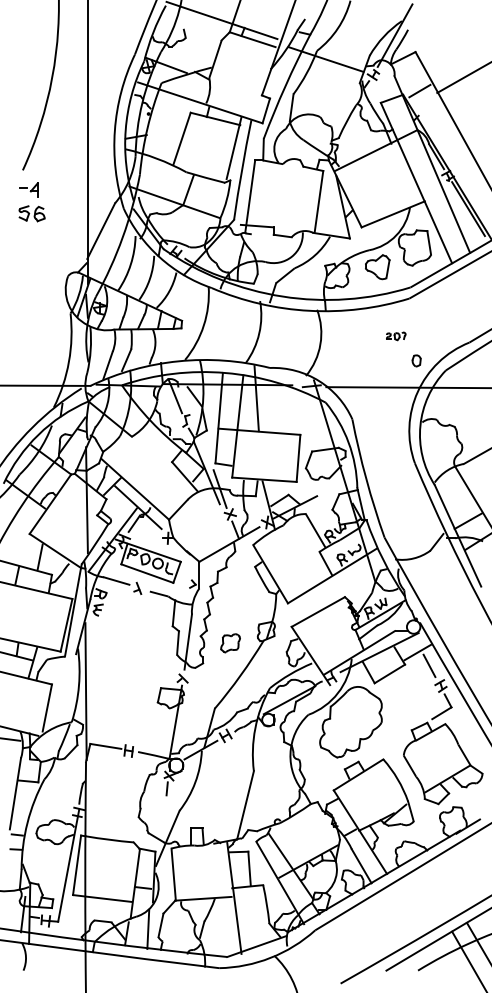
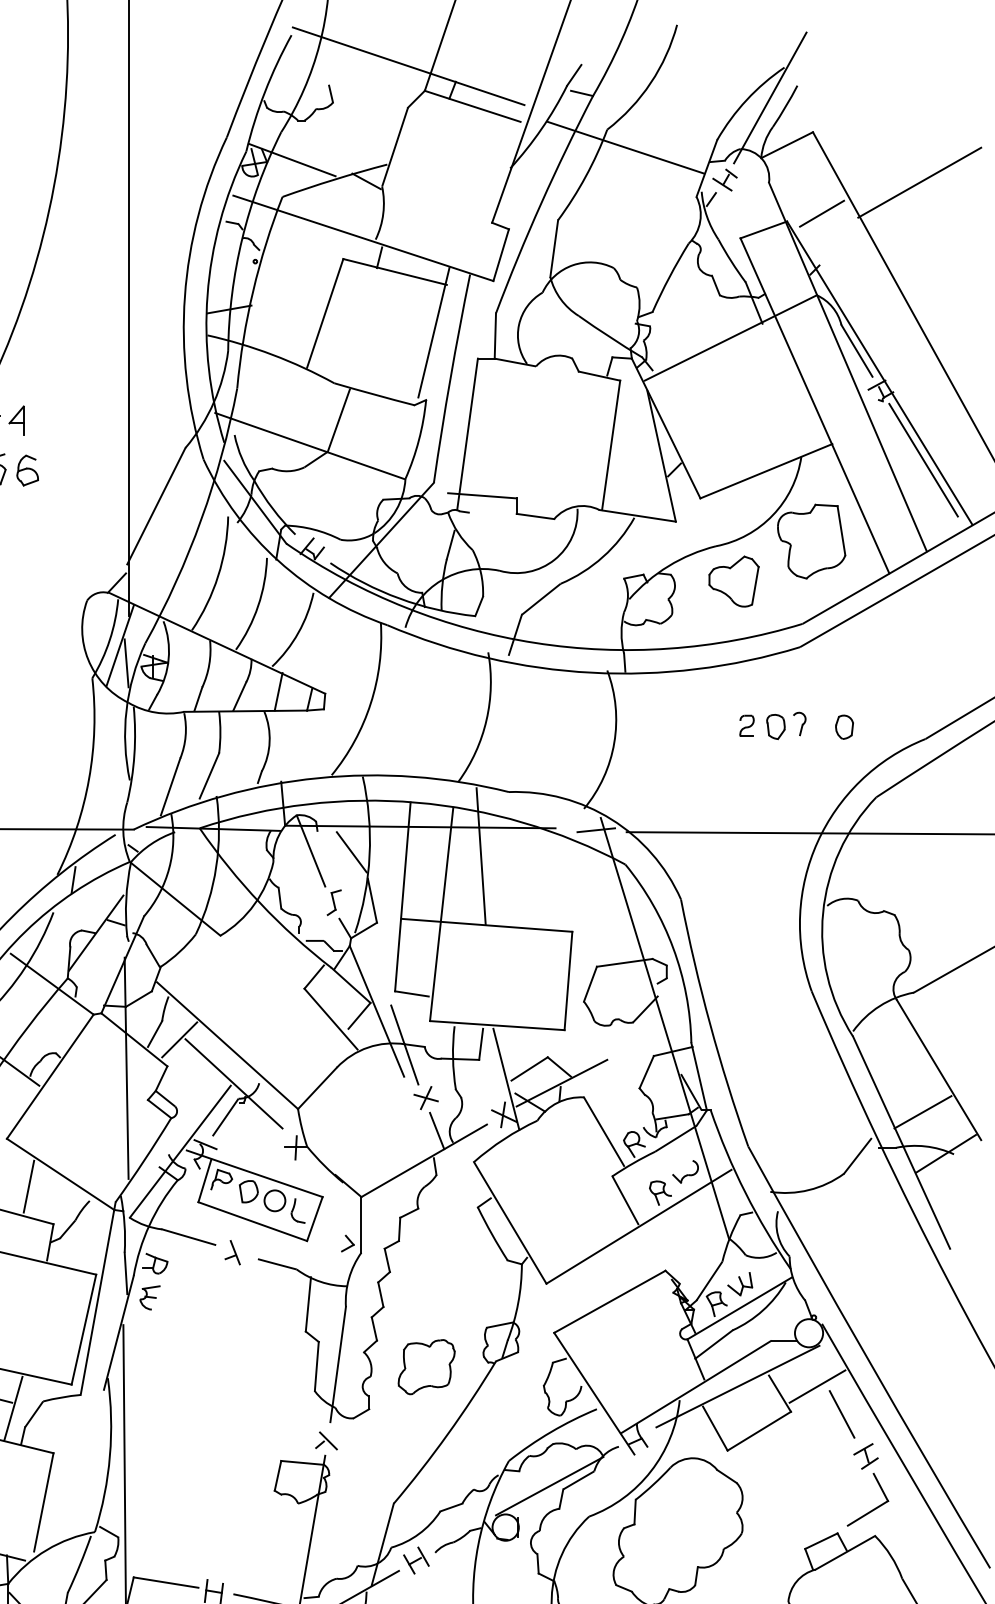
part: (395, 336) -> (771, 726), size x1.67
part: (416, 360) -> (844, 726), moved
part: (230, 643) -> (426, 1367), size x1.43

